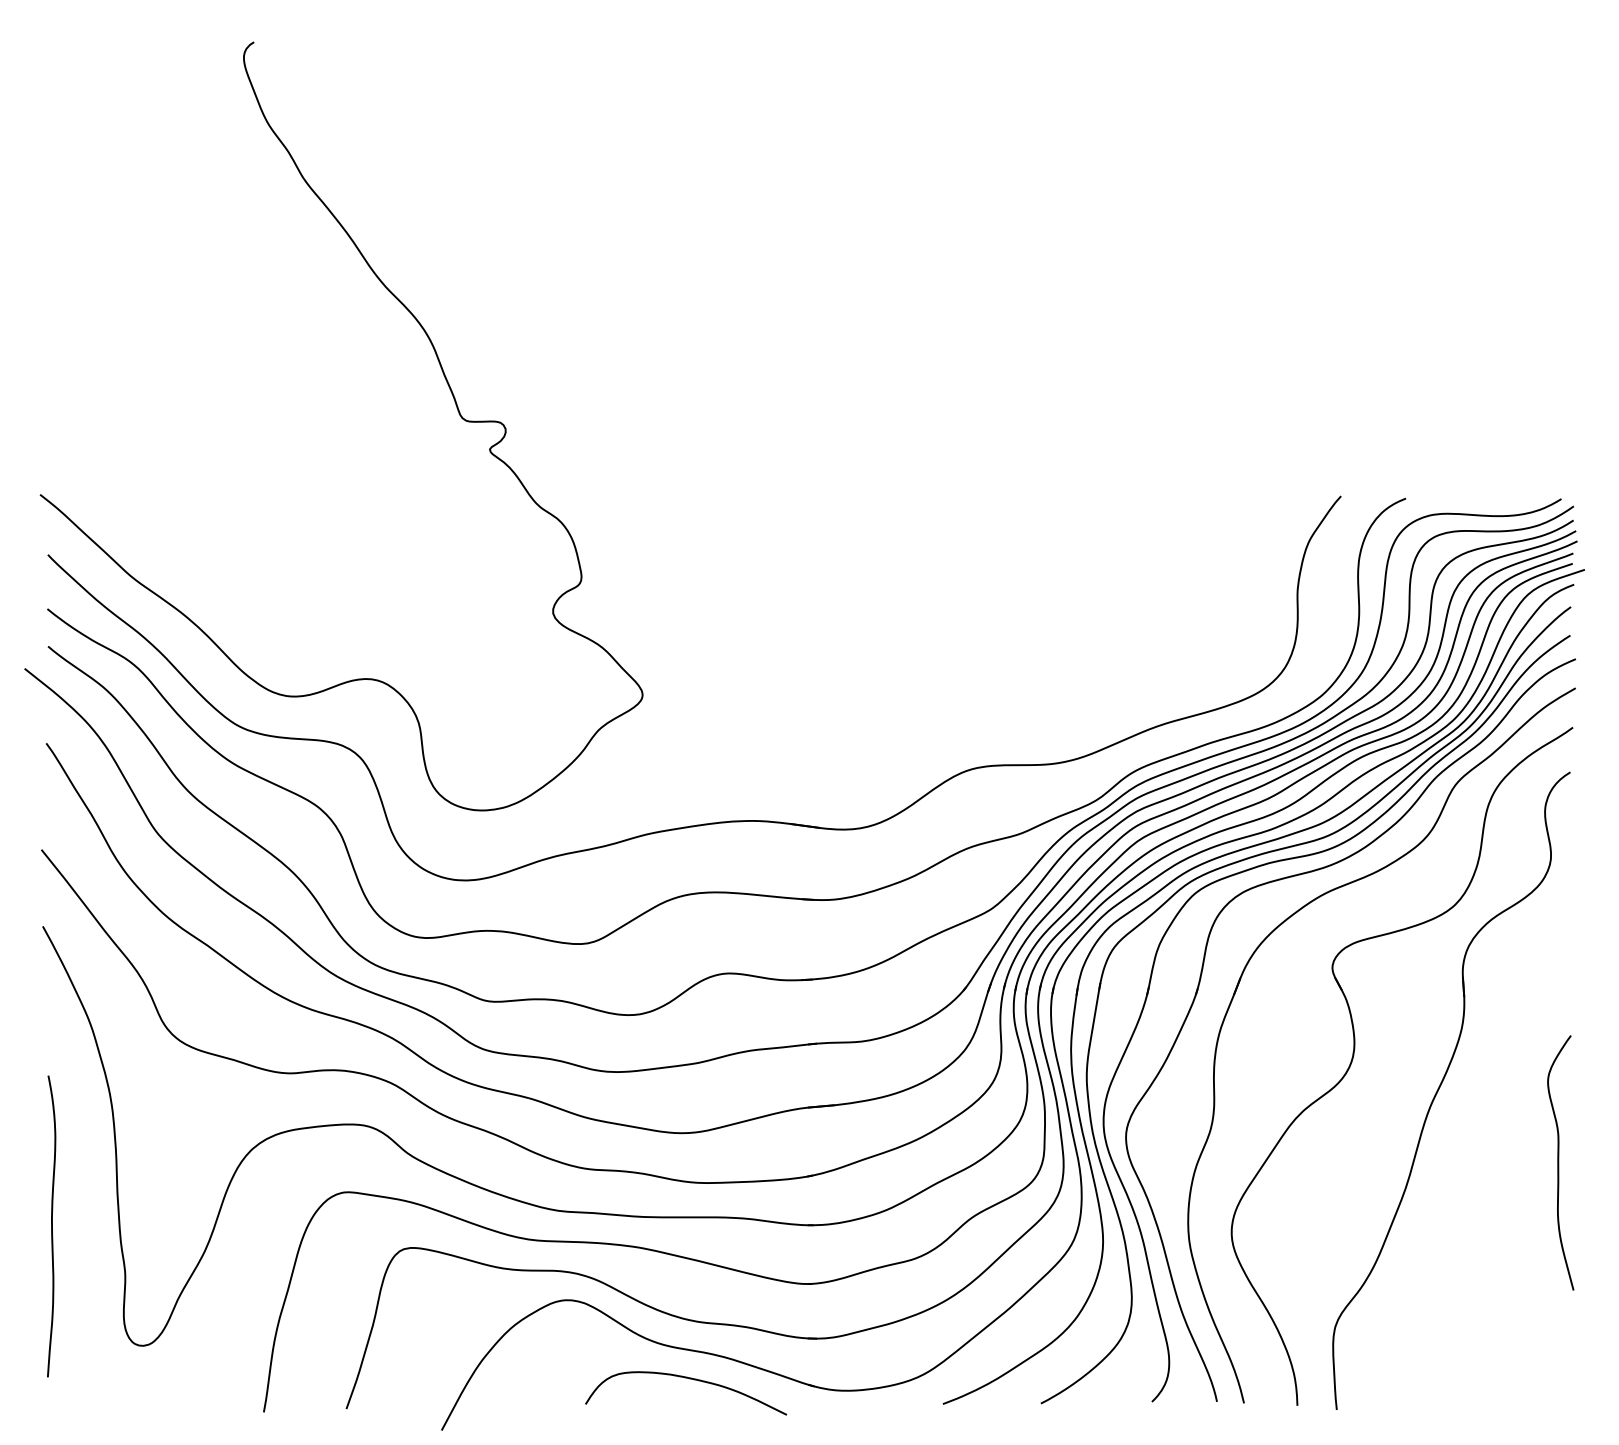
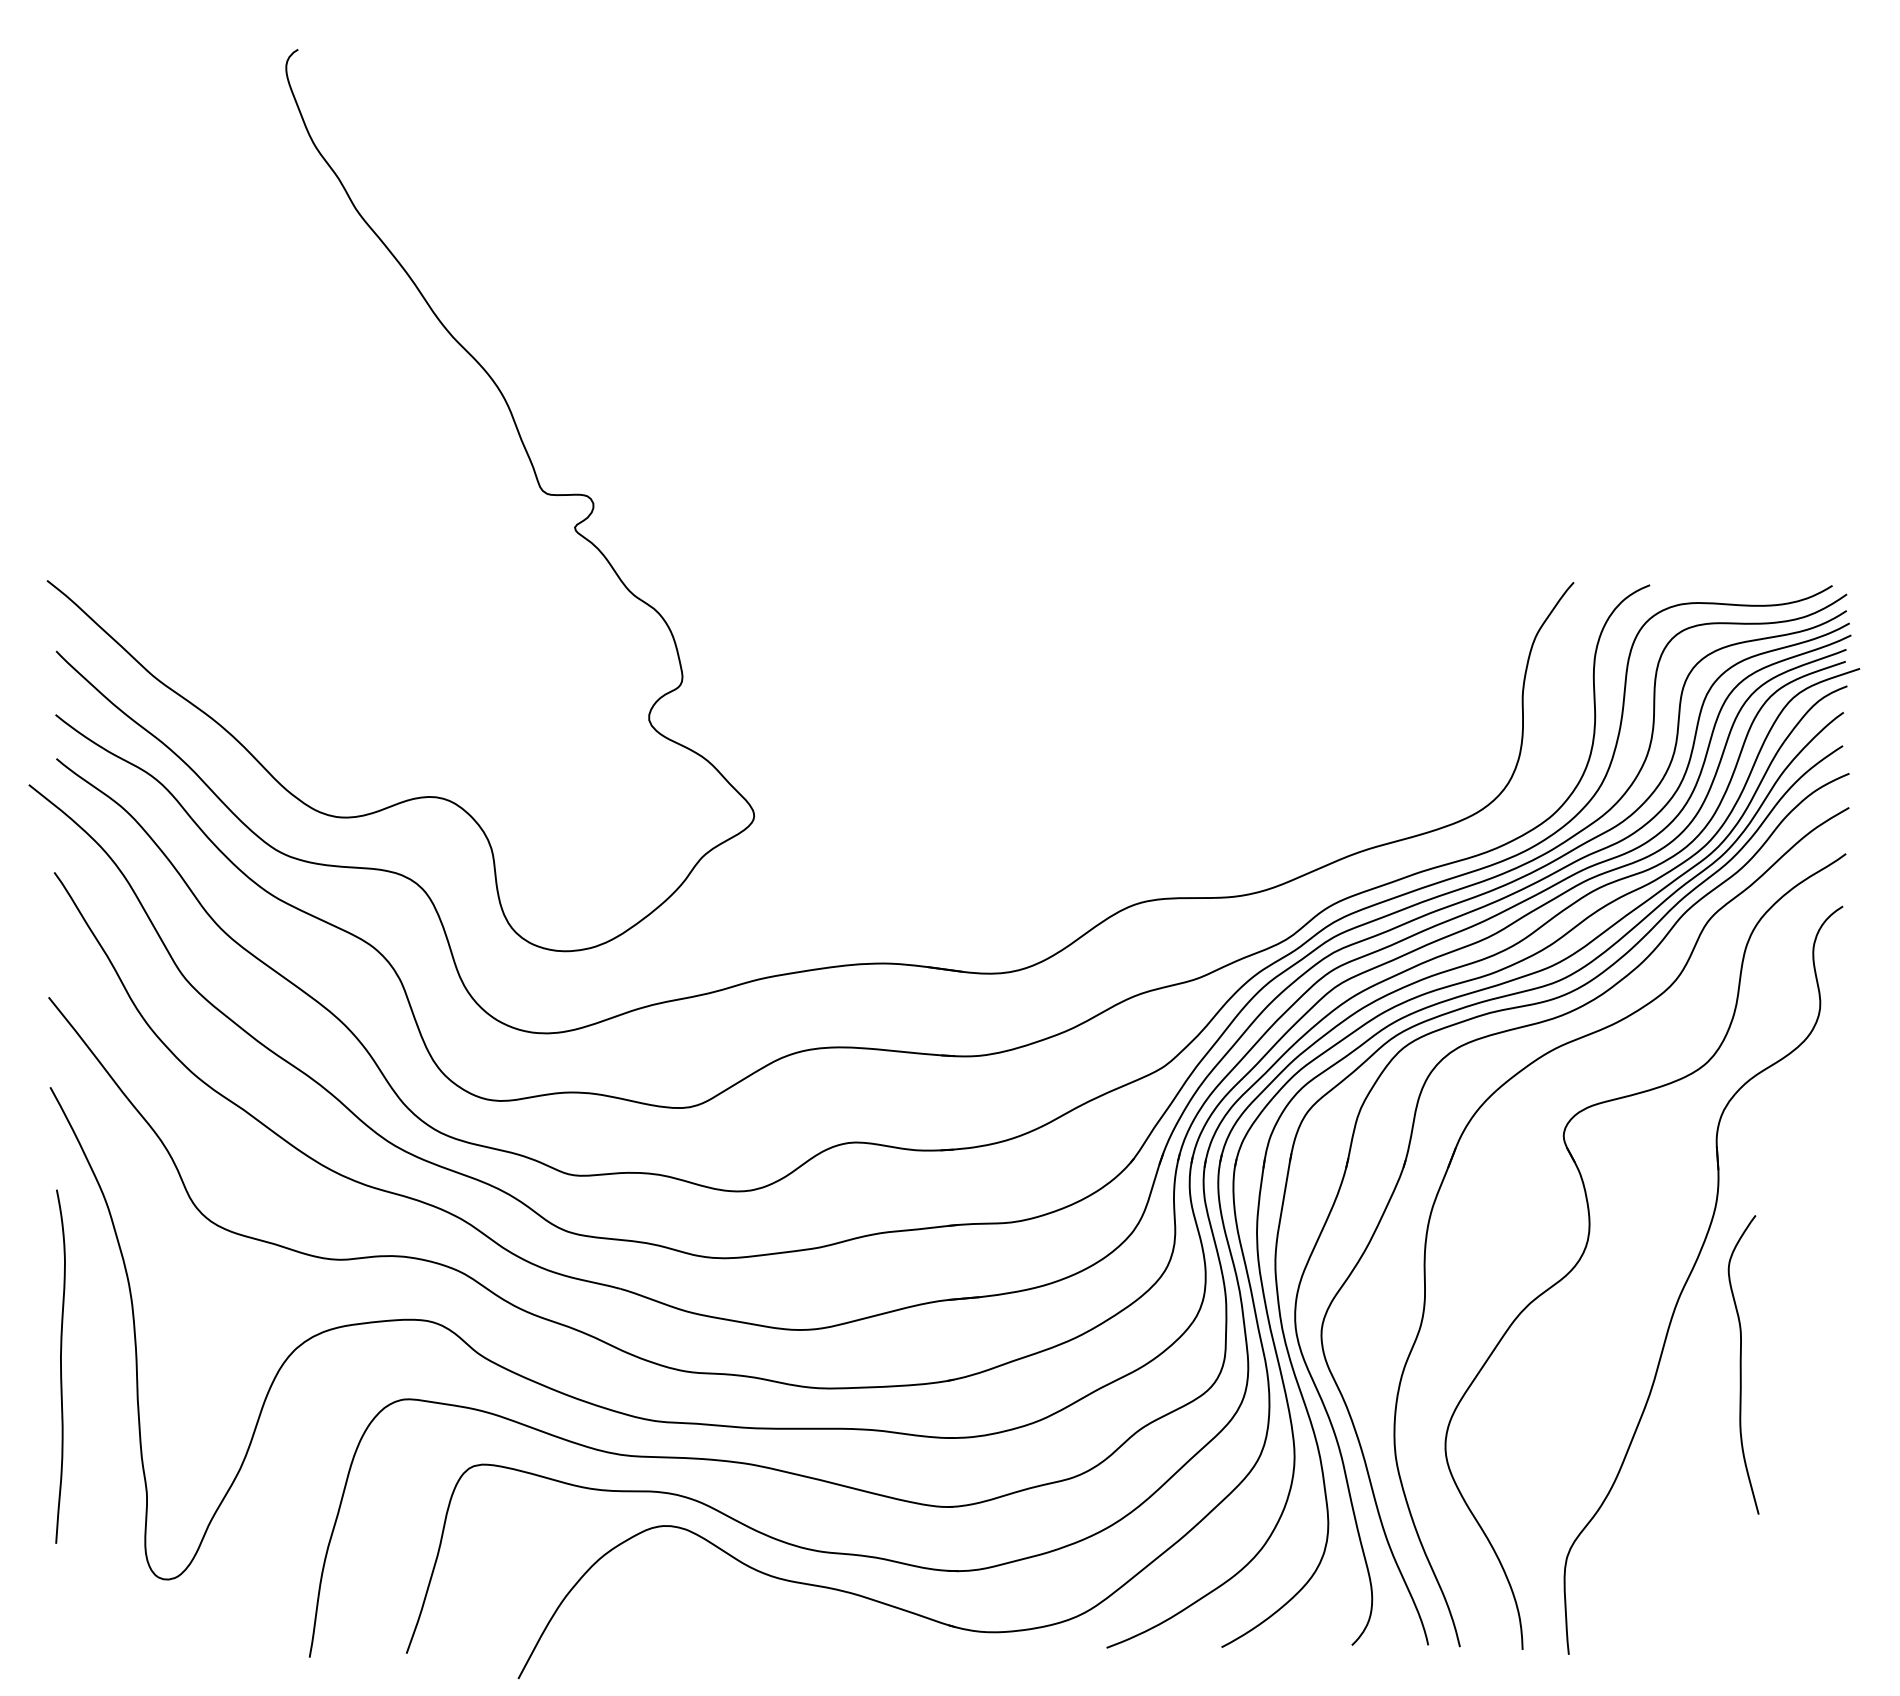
curve: (1559, 1162) -> (1742, 1364), moved
curve: (51, 1226) -> (60, 1366), moved
curve: (689, 1379) -> (809, 1619), removed

